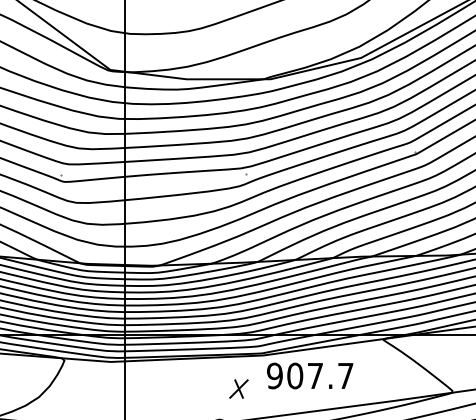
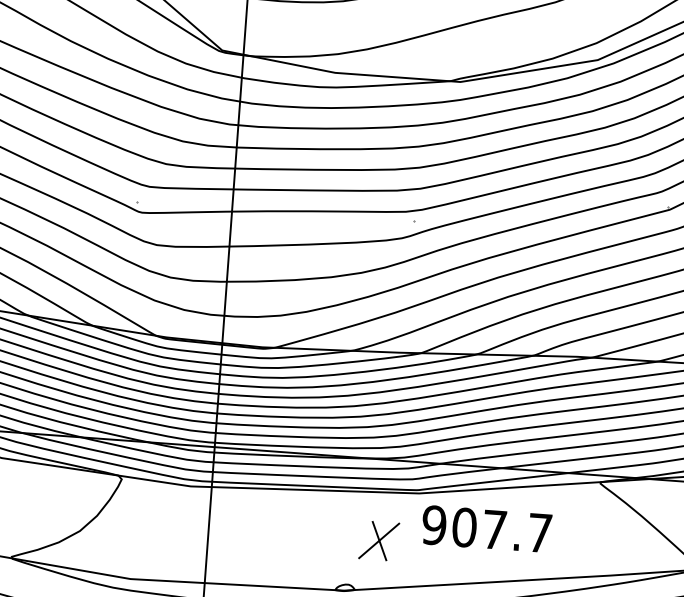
part: (238, 388) -> (378, 540), size x1.43

